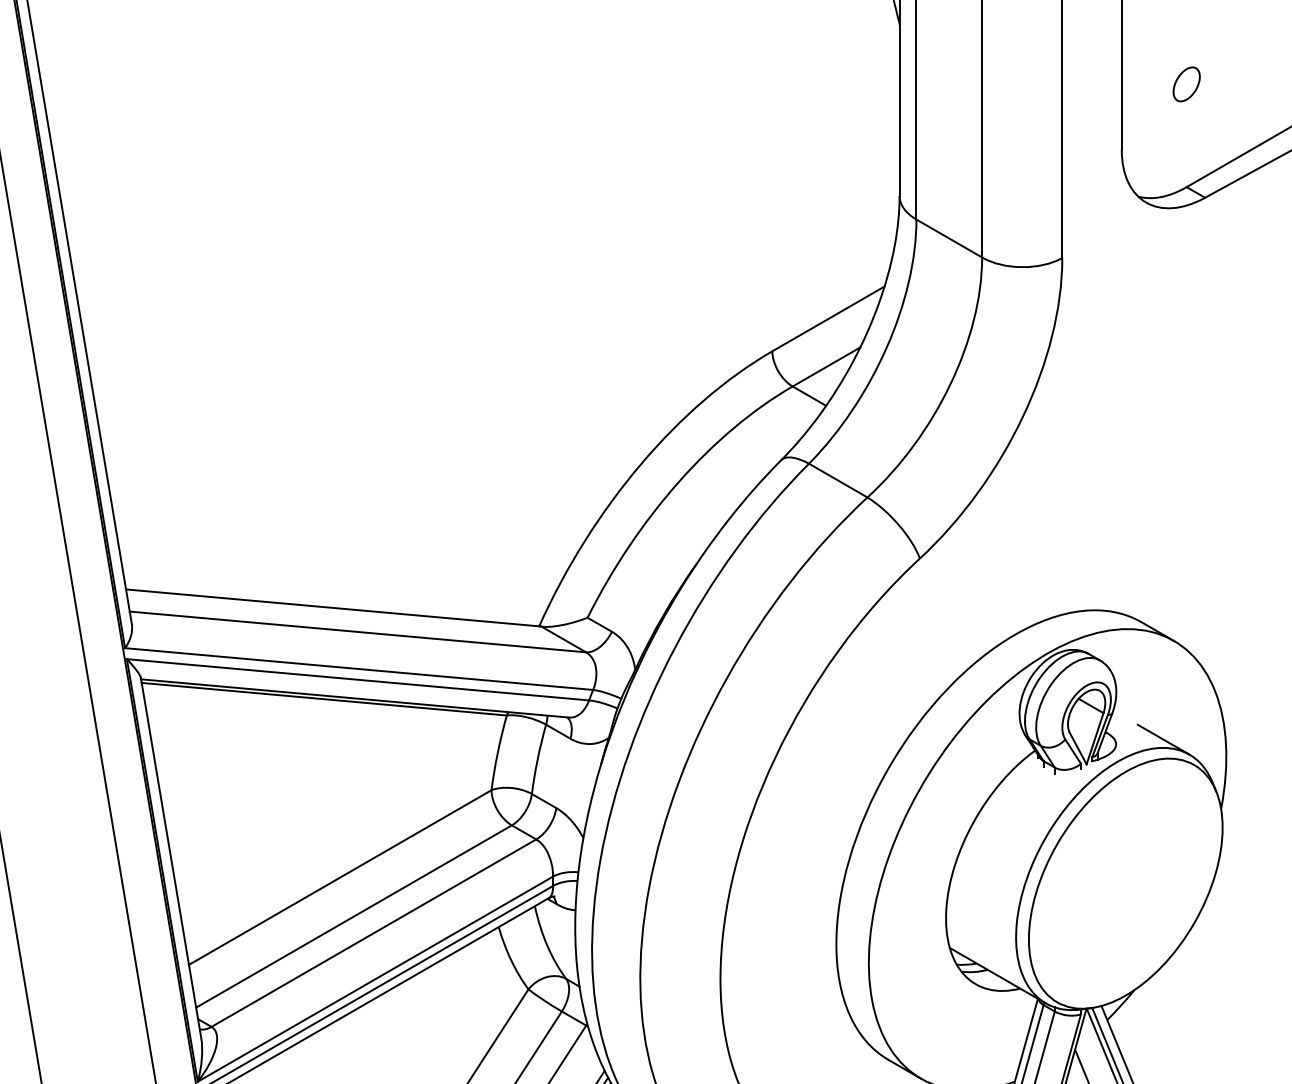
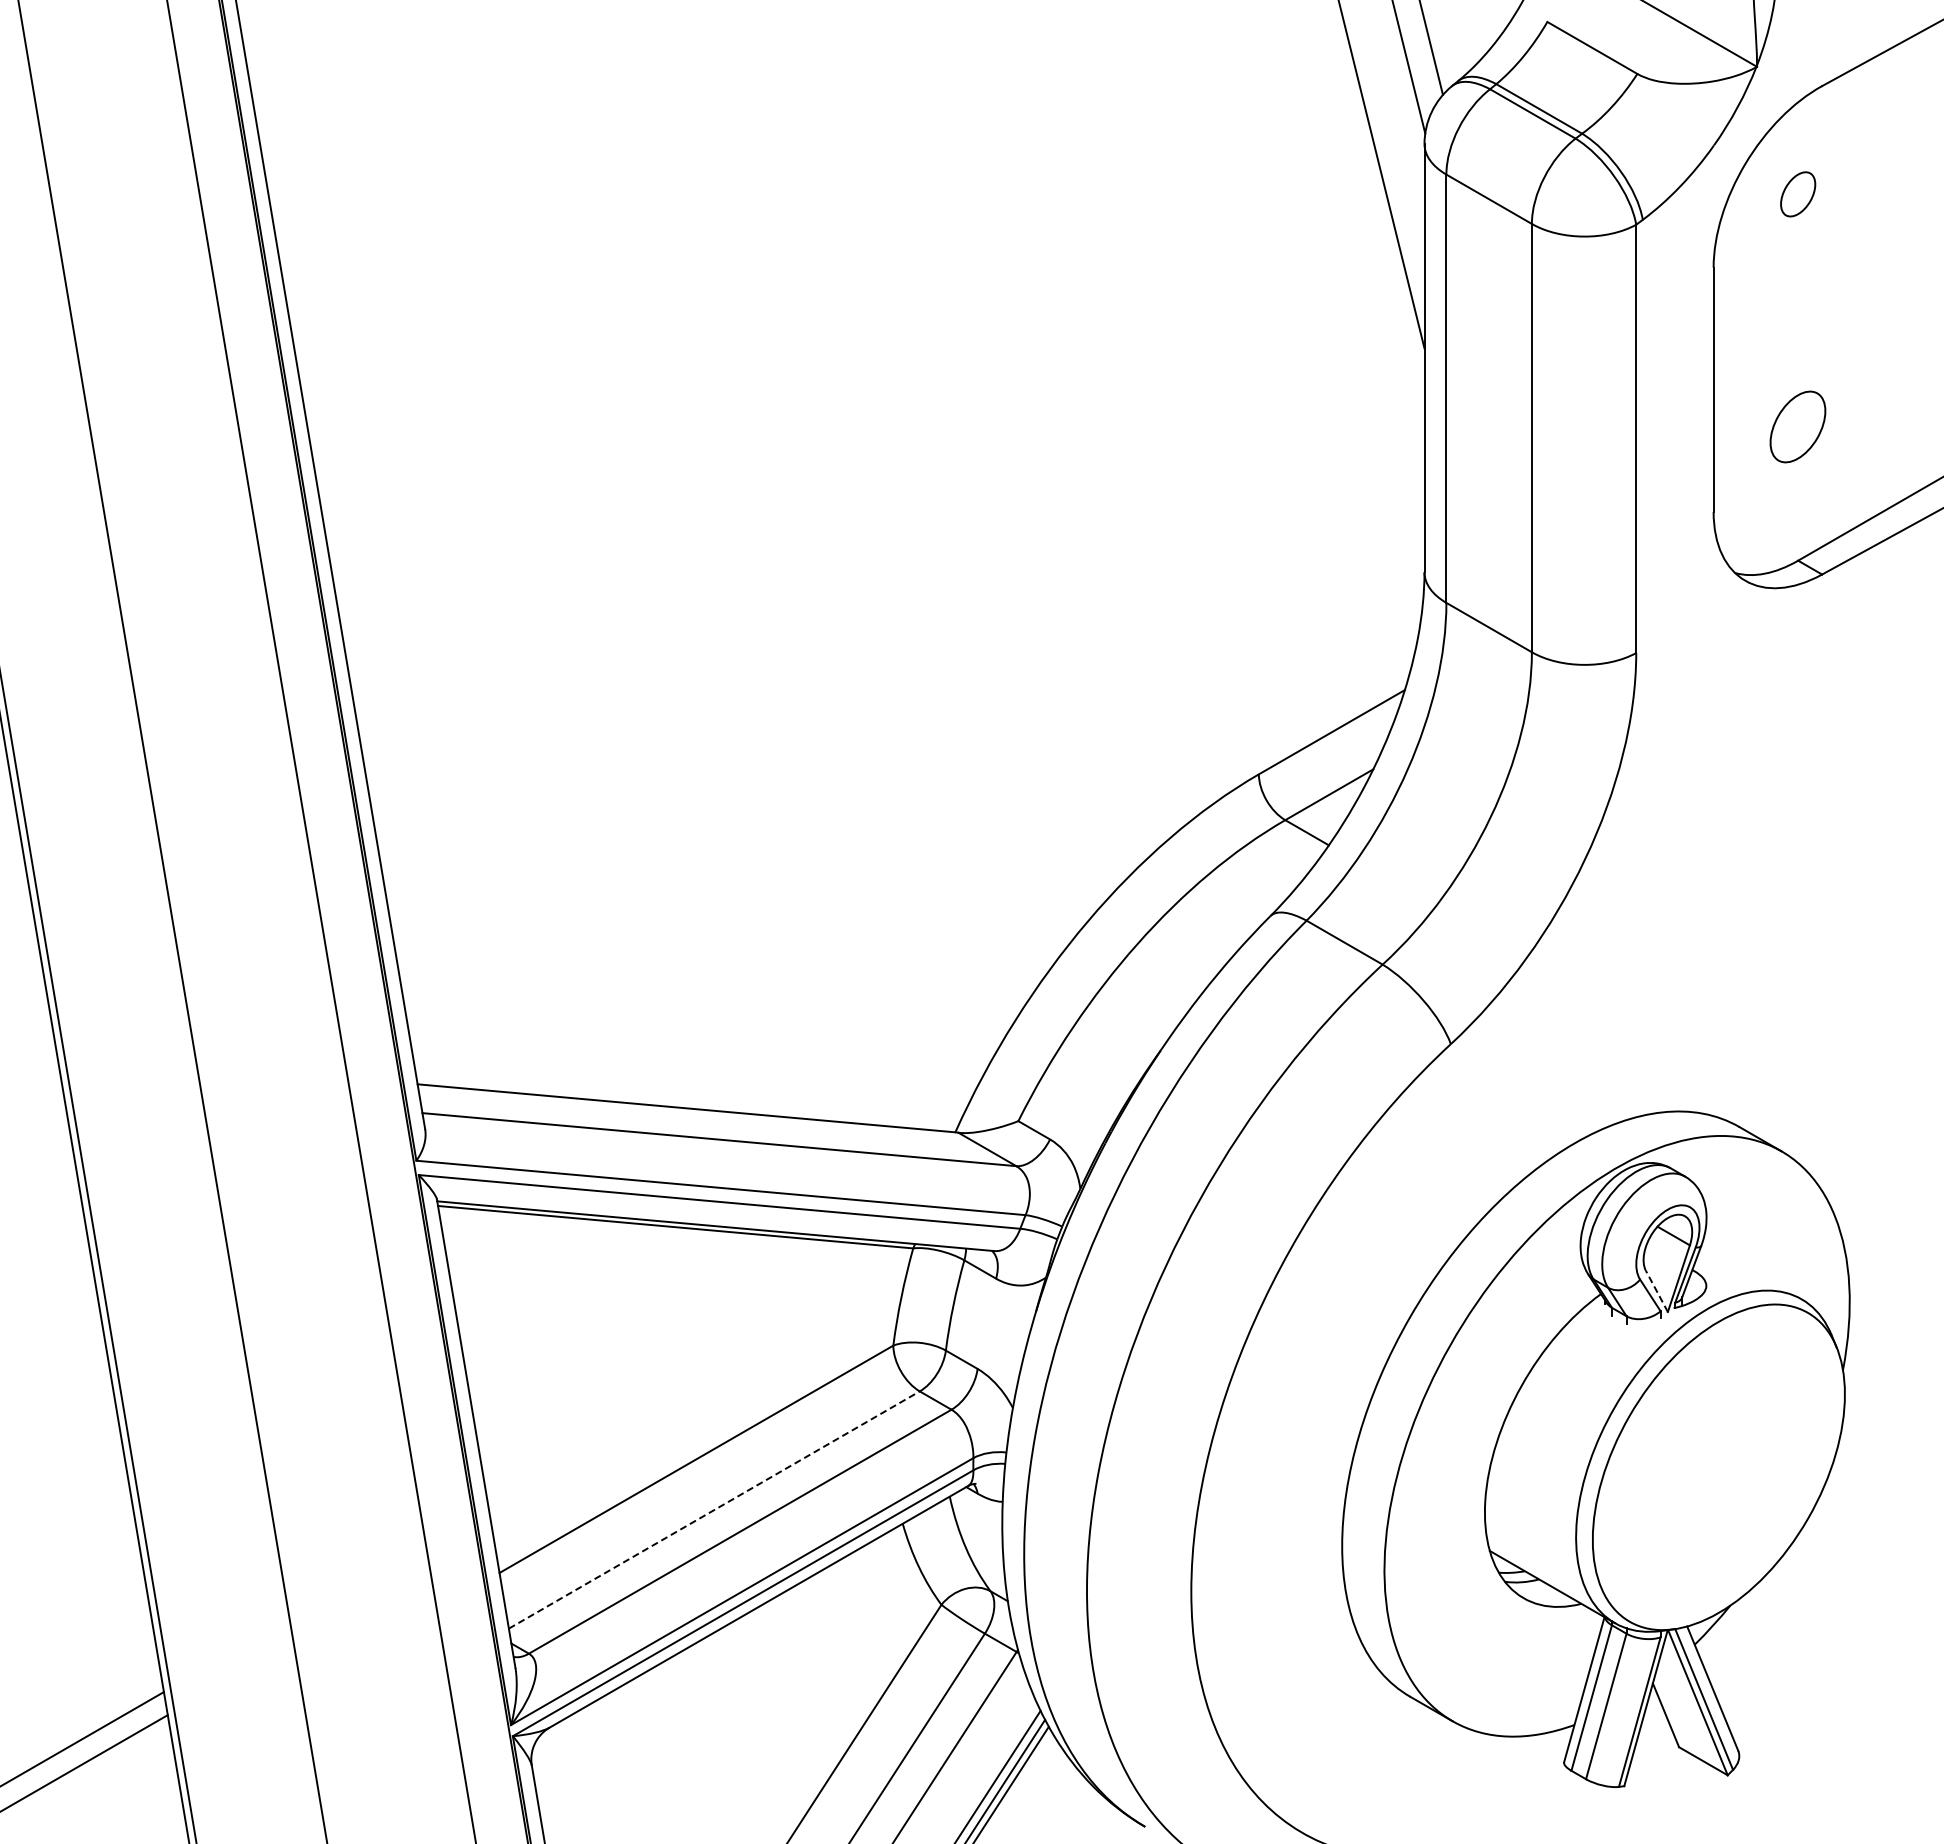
part: (1186, 84) -> (1798, 426), size x1.6
line: (1163, 739) -> (1767, 1279), removed
line: (1077, 747) -> (1656, 1290), solid -> dashed
line: (354, 916) -> (714, 1509), solid -> dashed

